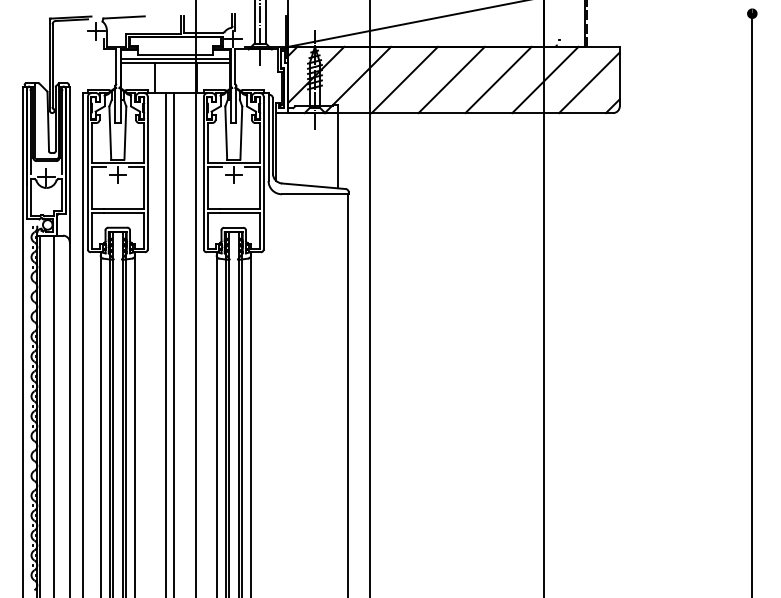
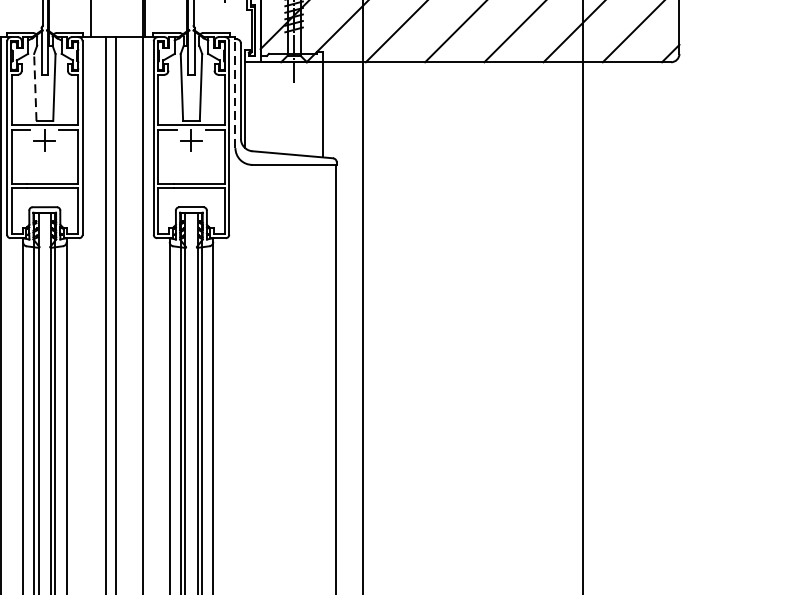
line: (110, 133) -> (35, 88), solid -> dashed
line: (268, 137) -> (235, 93), solid -> dashed

